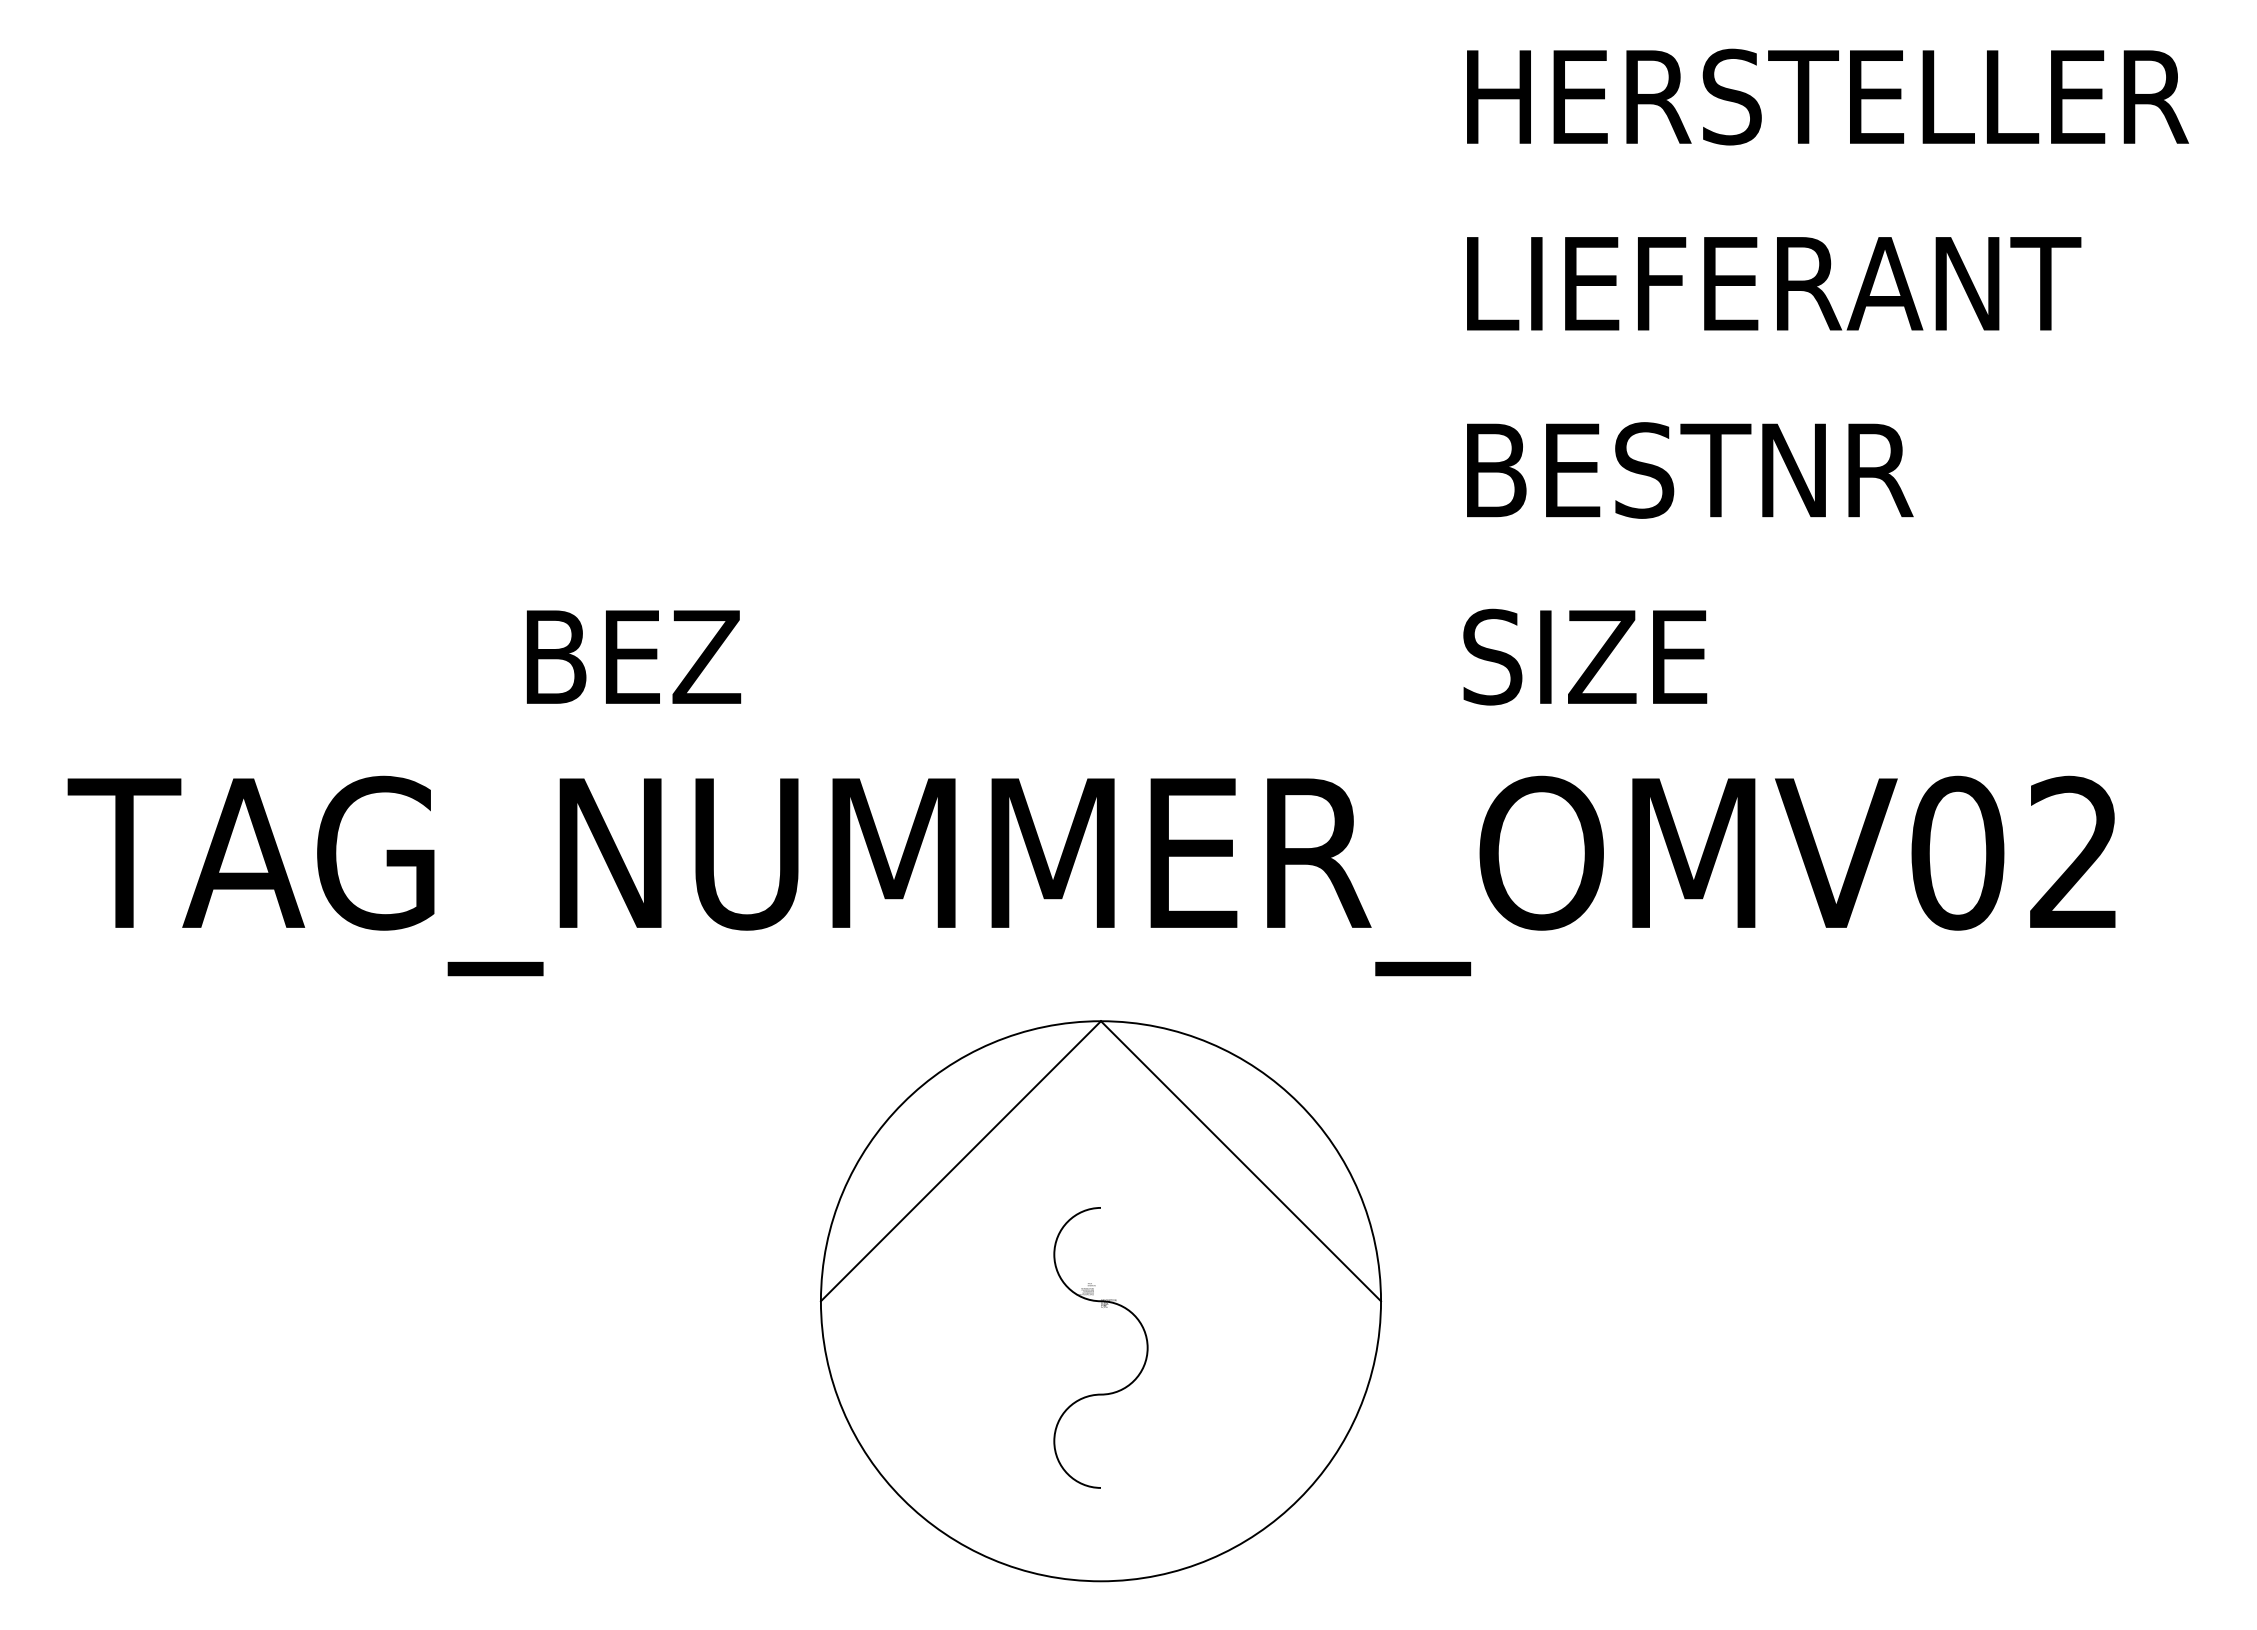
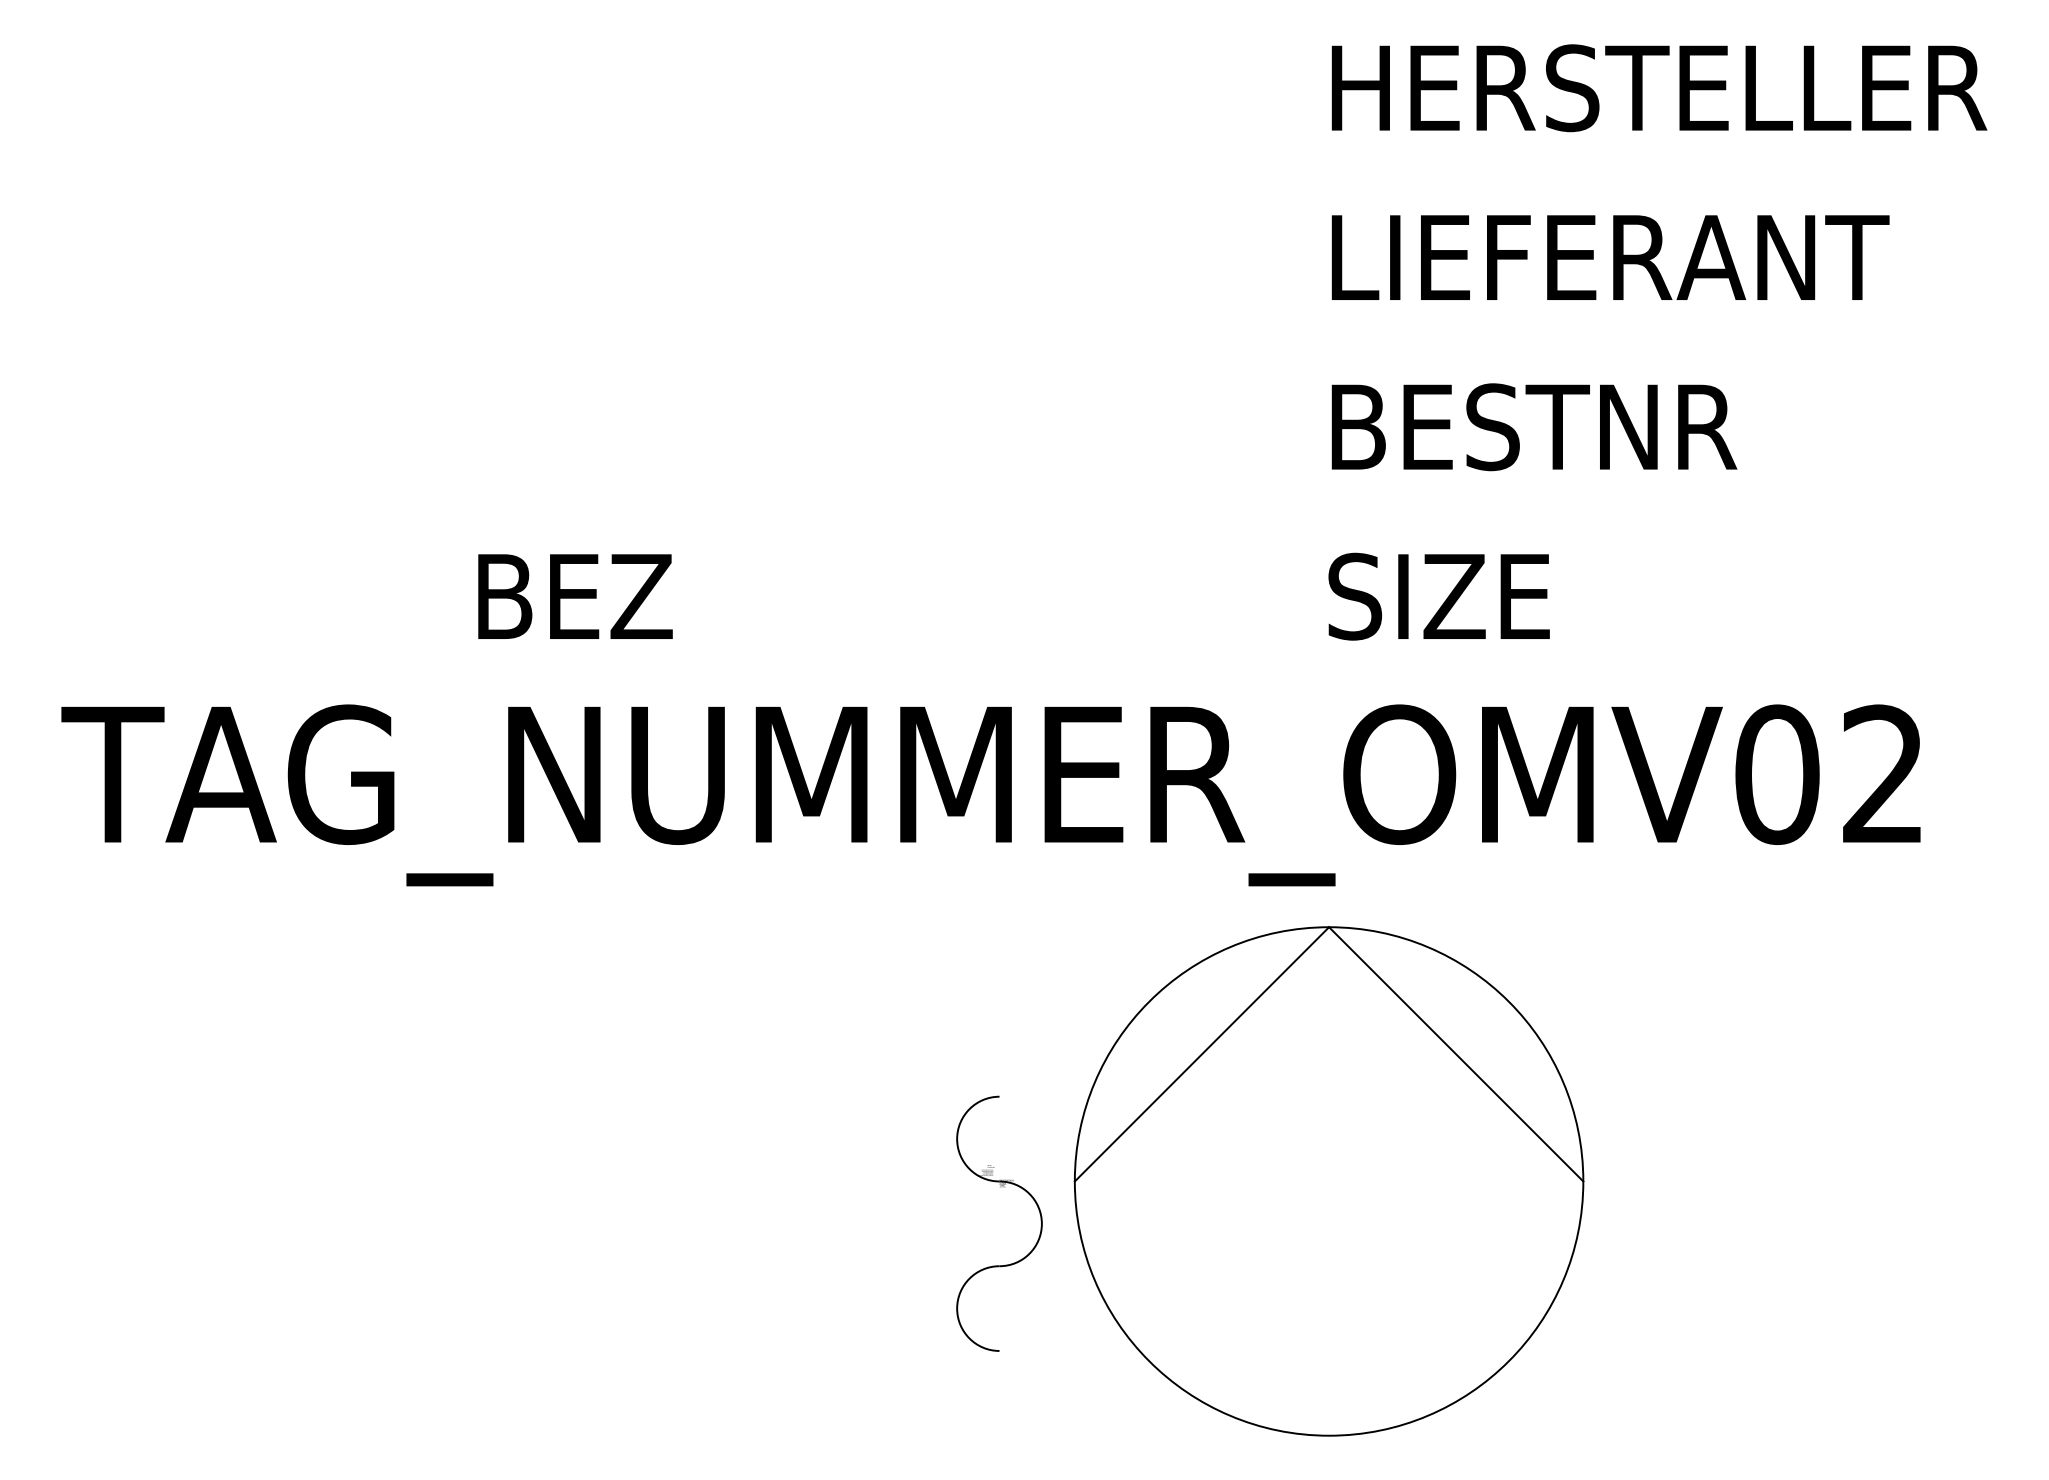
part: (1100, 1301) -> (1328, 1181), moved

